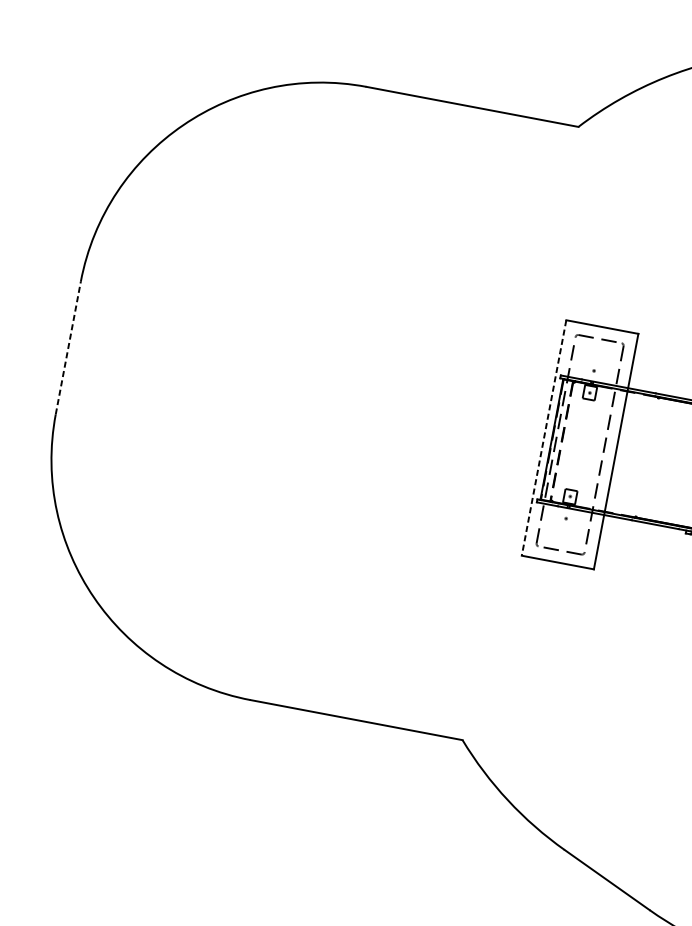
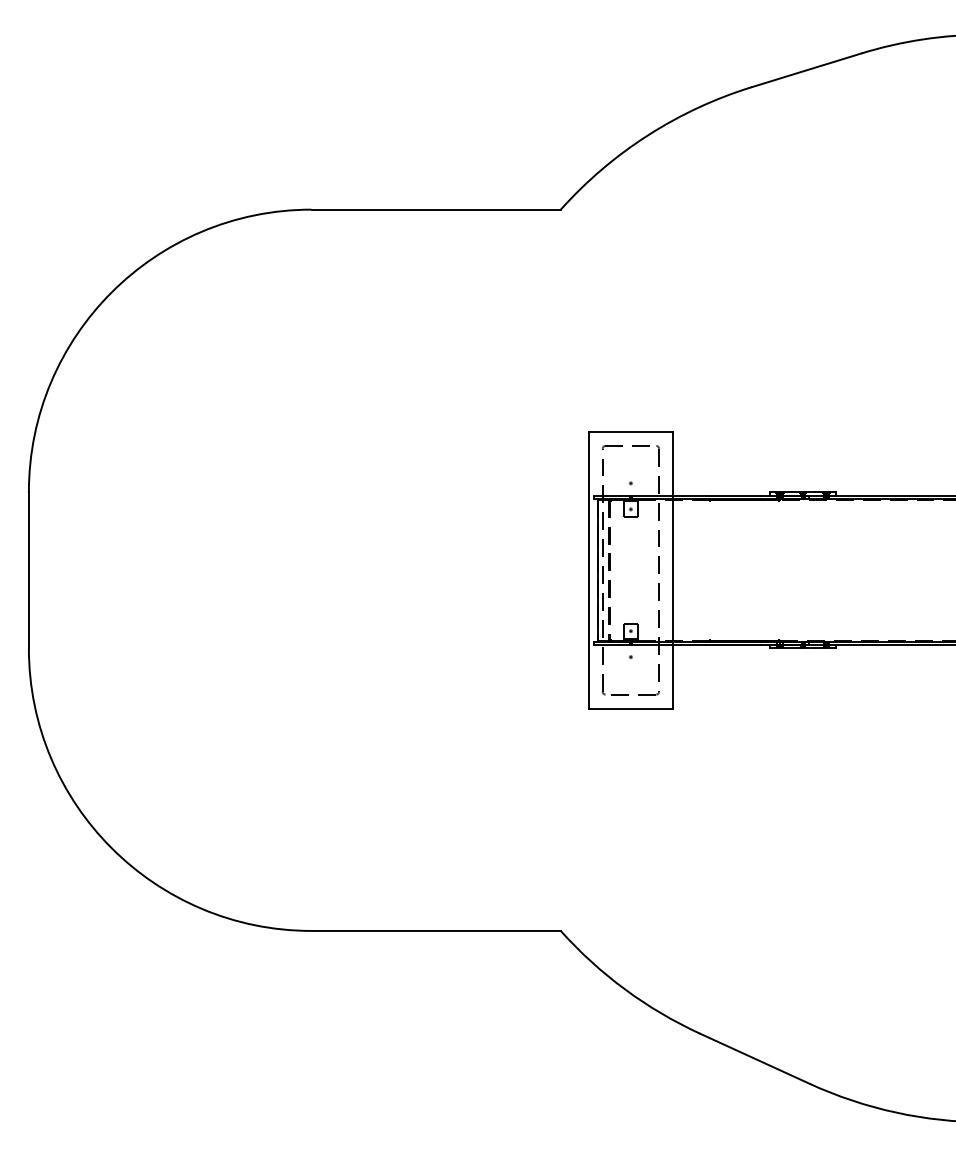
line: (68, 347) -> (28, 569), dashed -> solid
line: (544, 438) -> (588, 570), dashed -> solid

